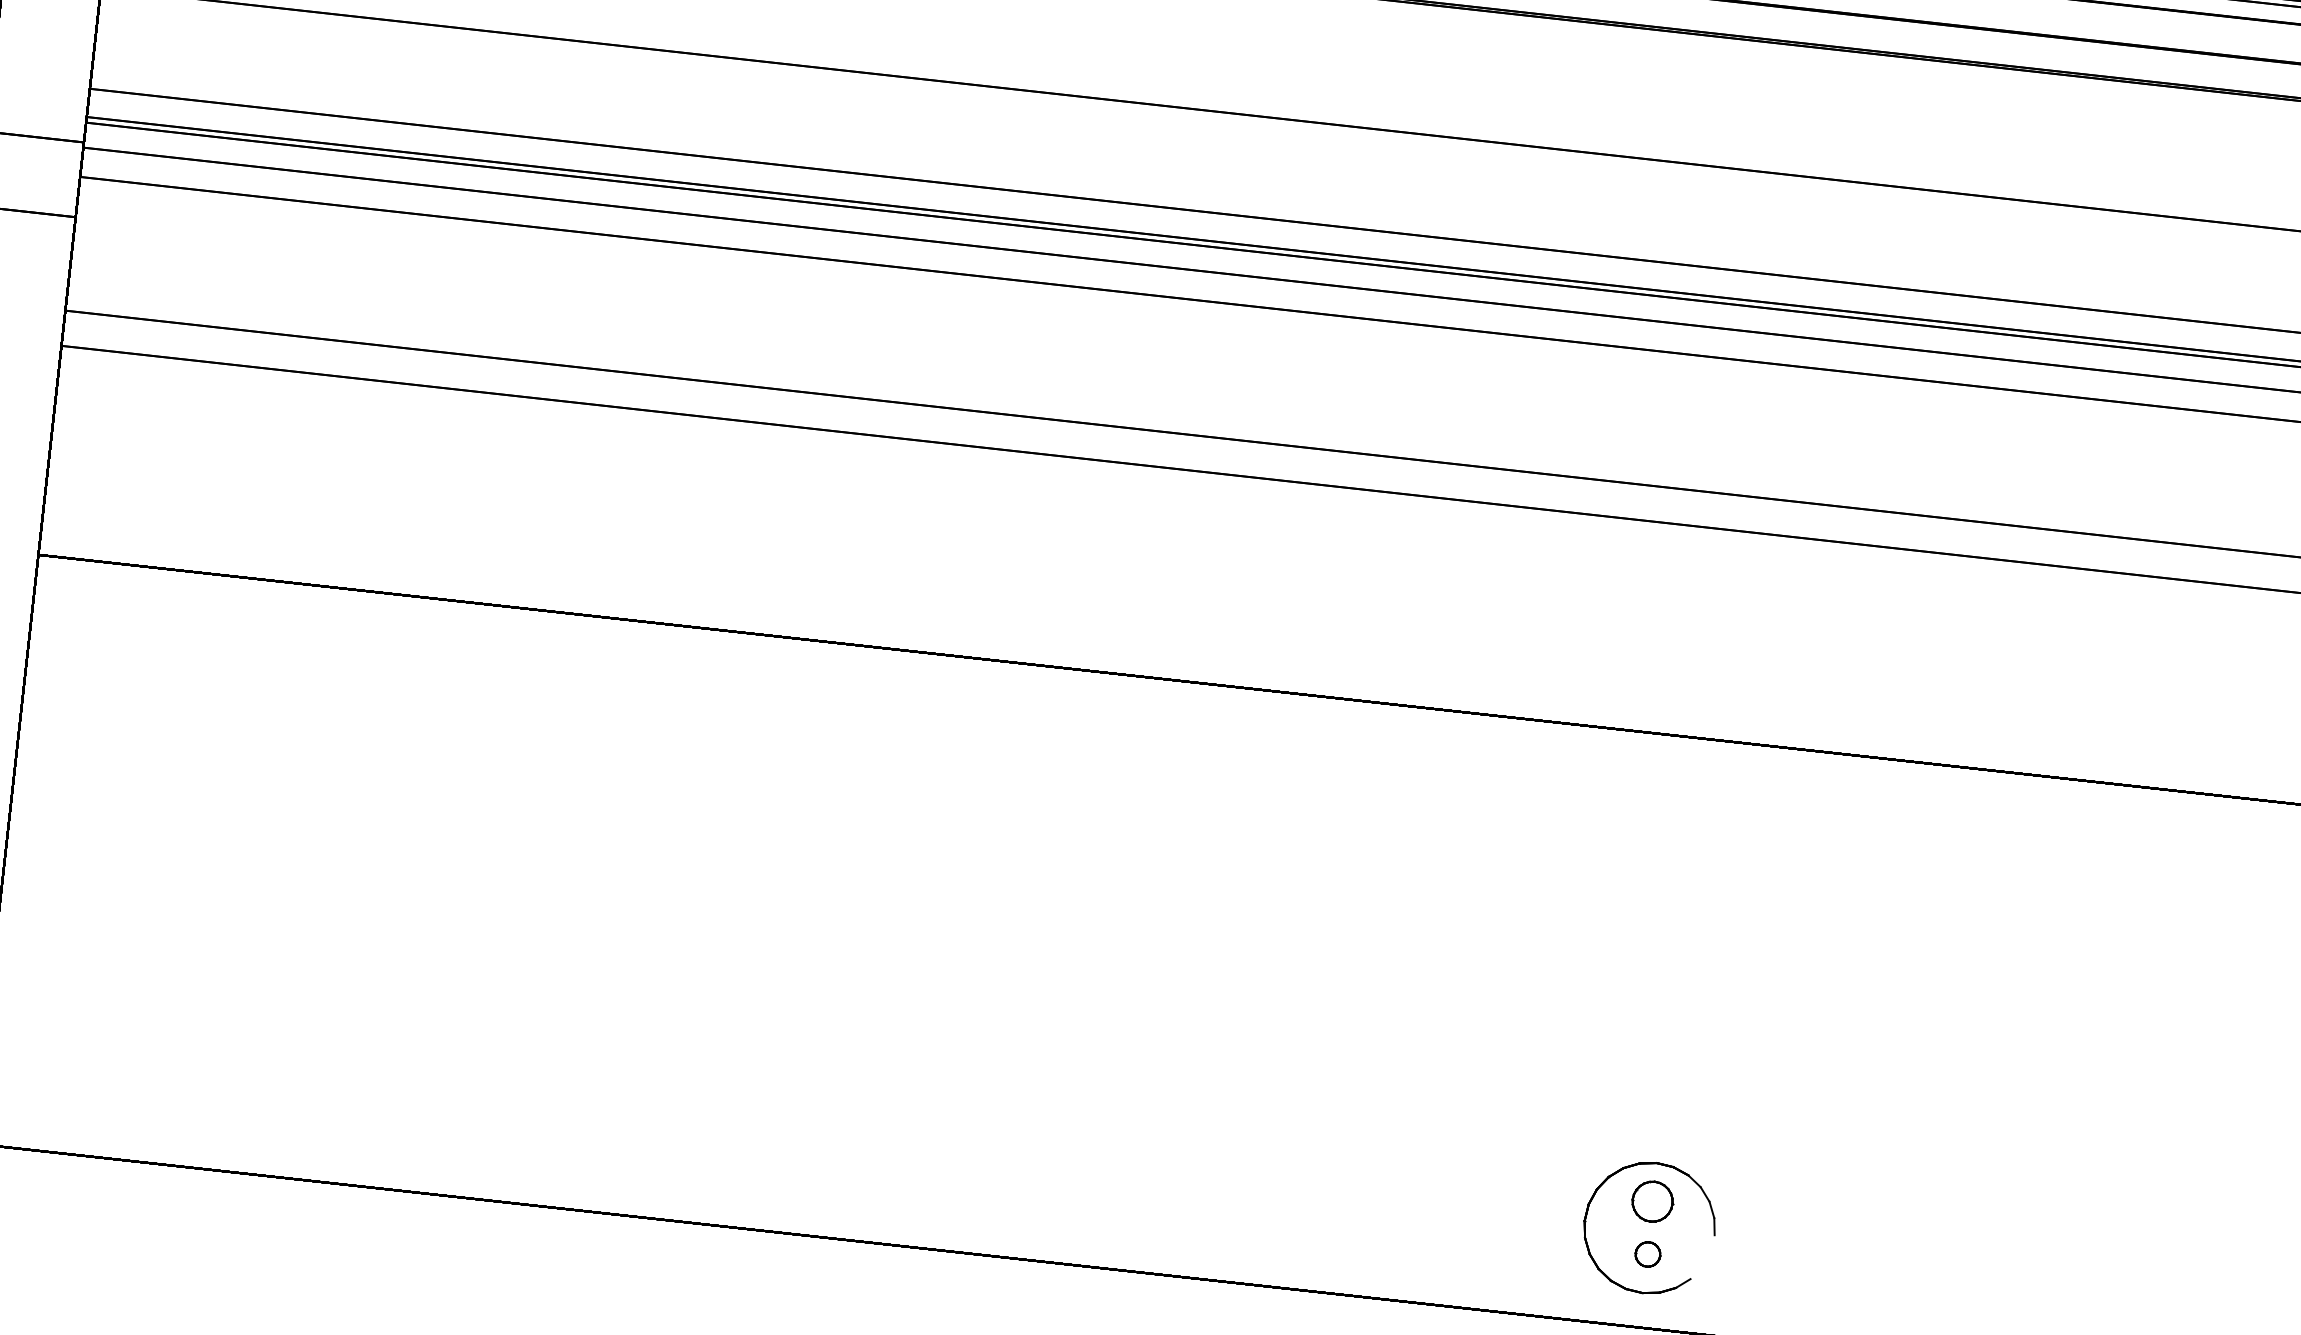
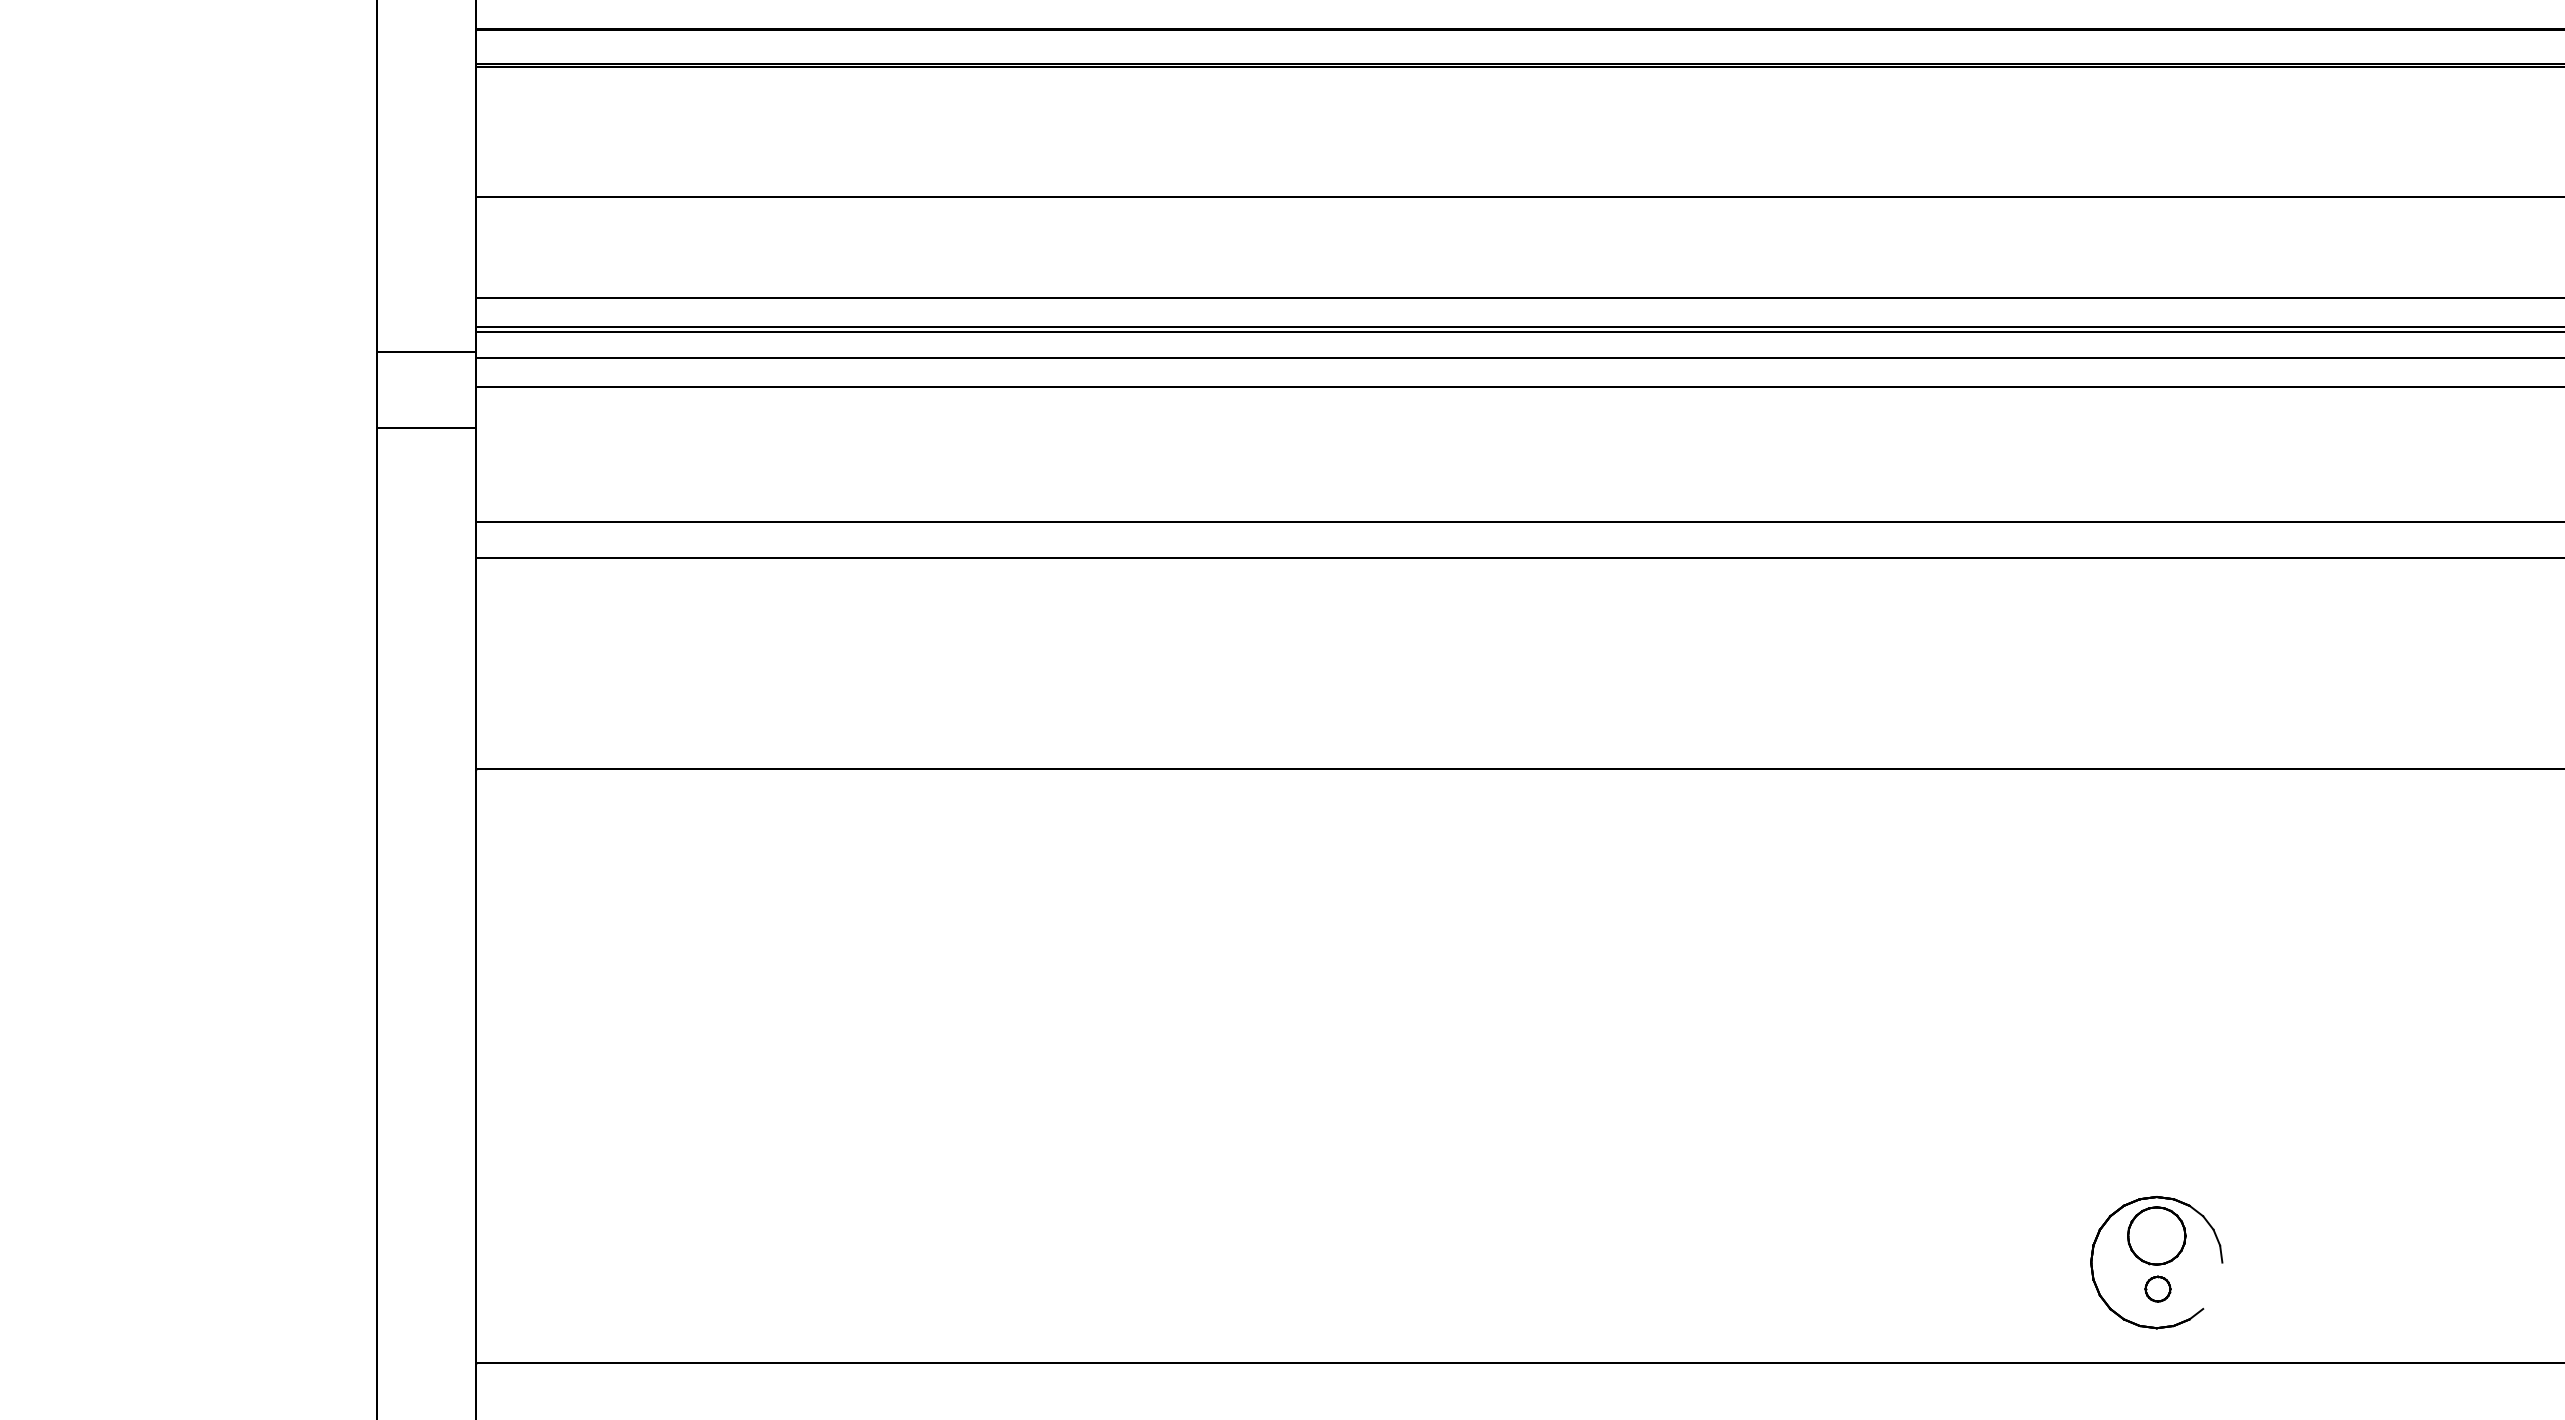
part: (1652, 1201) -> (2156, 1235), size x1.43

